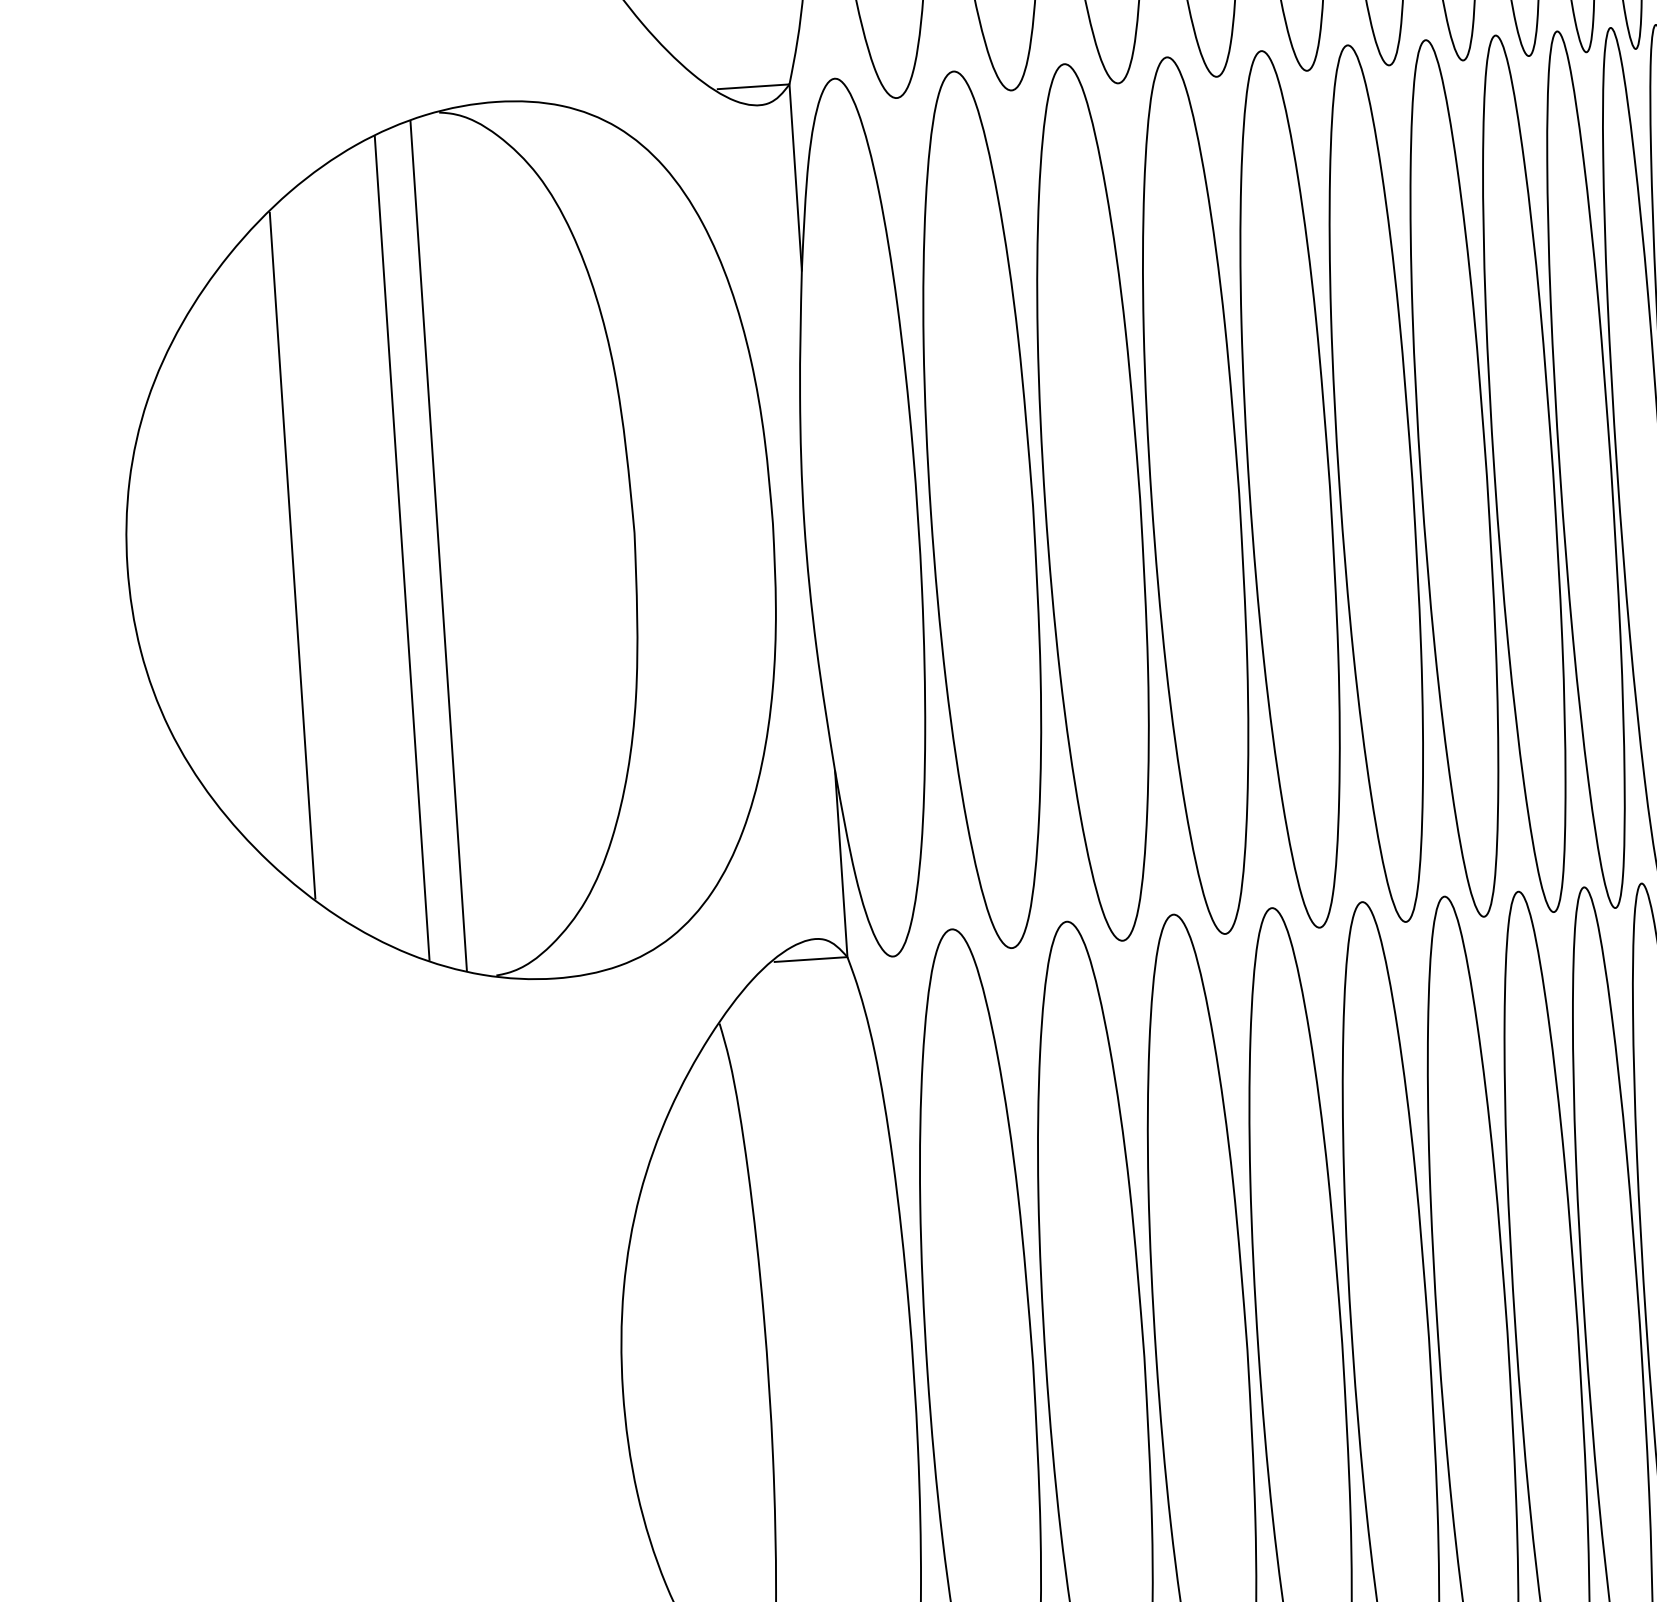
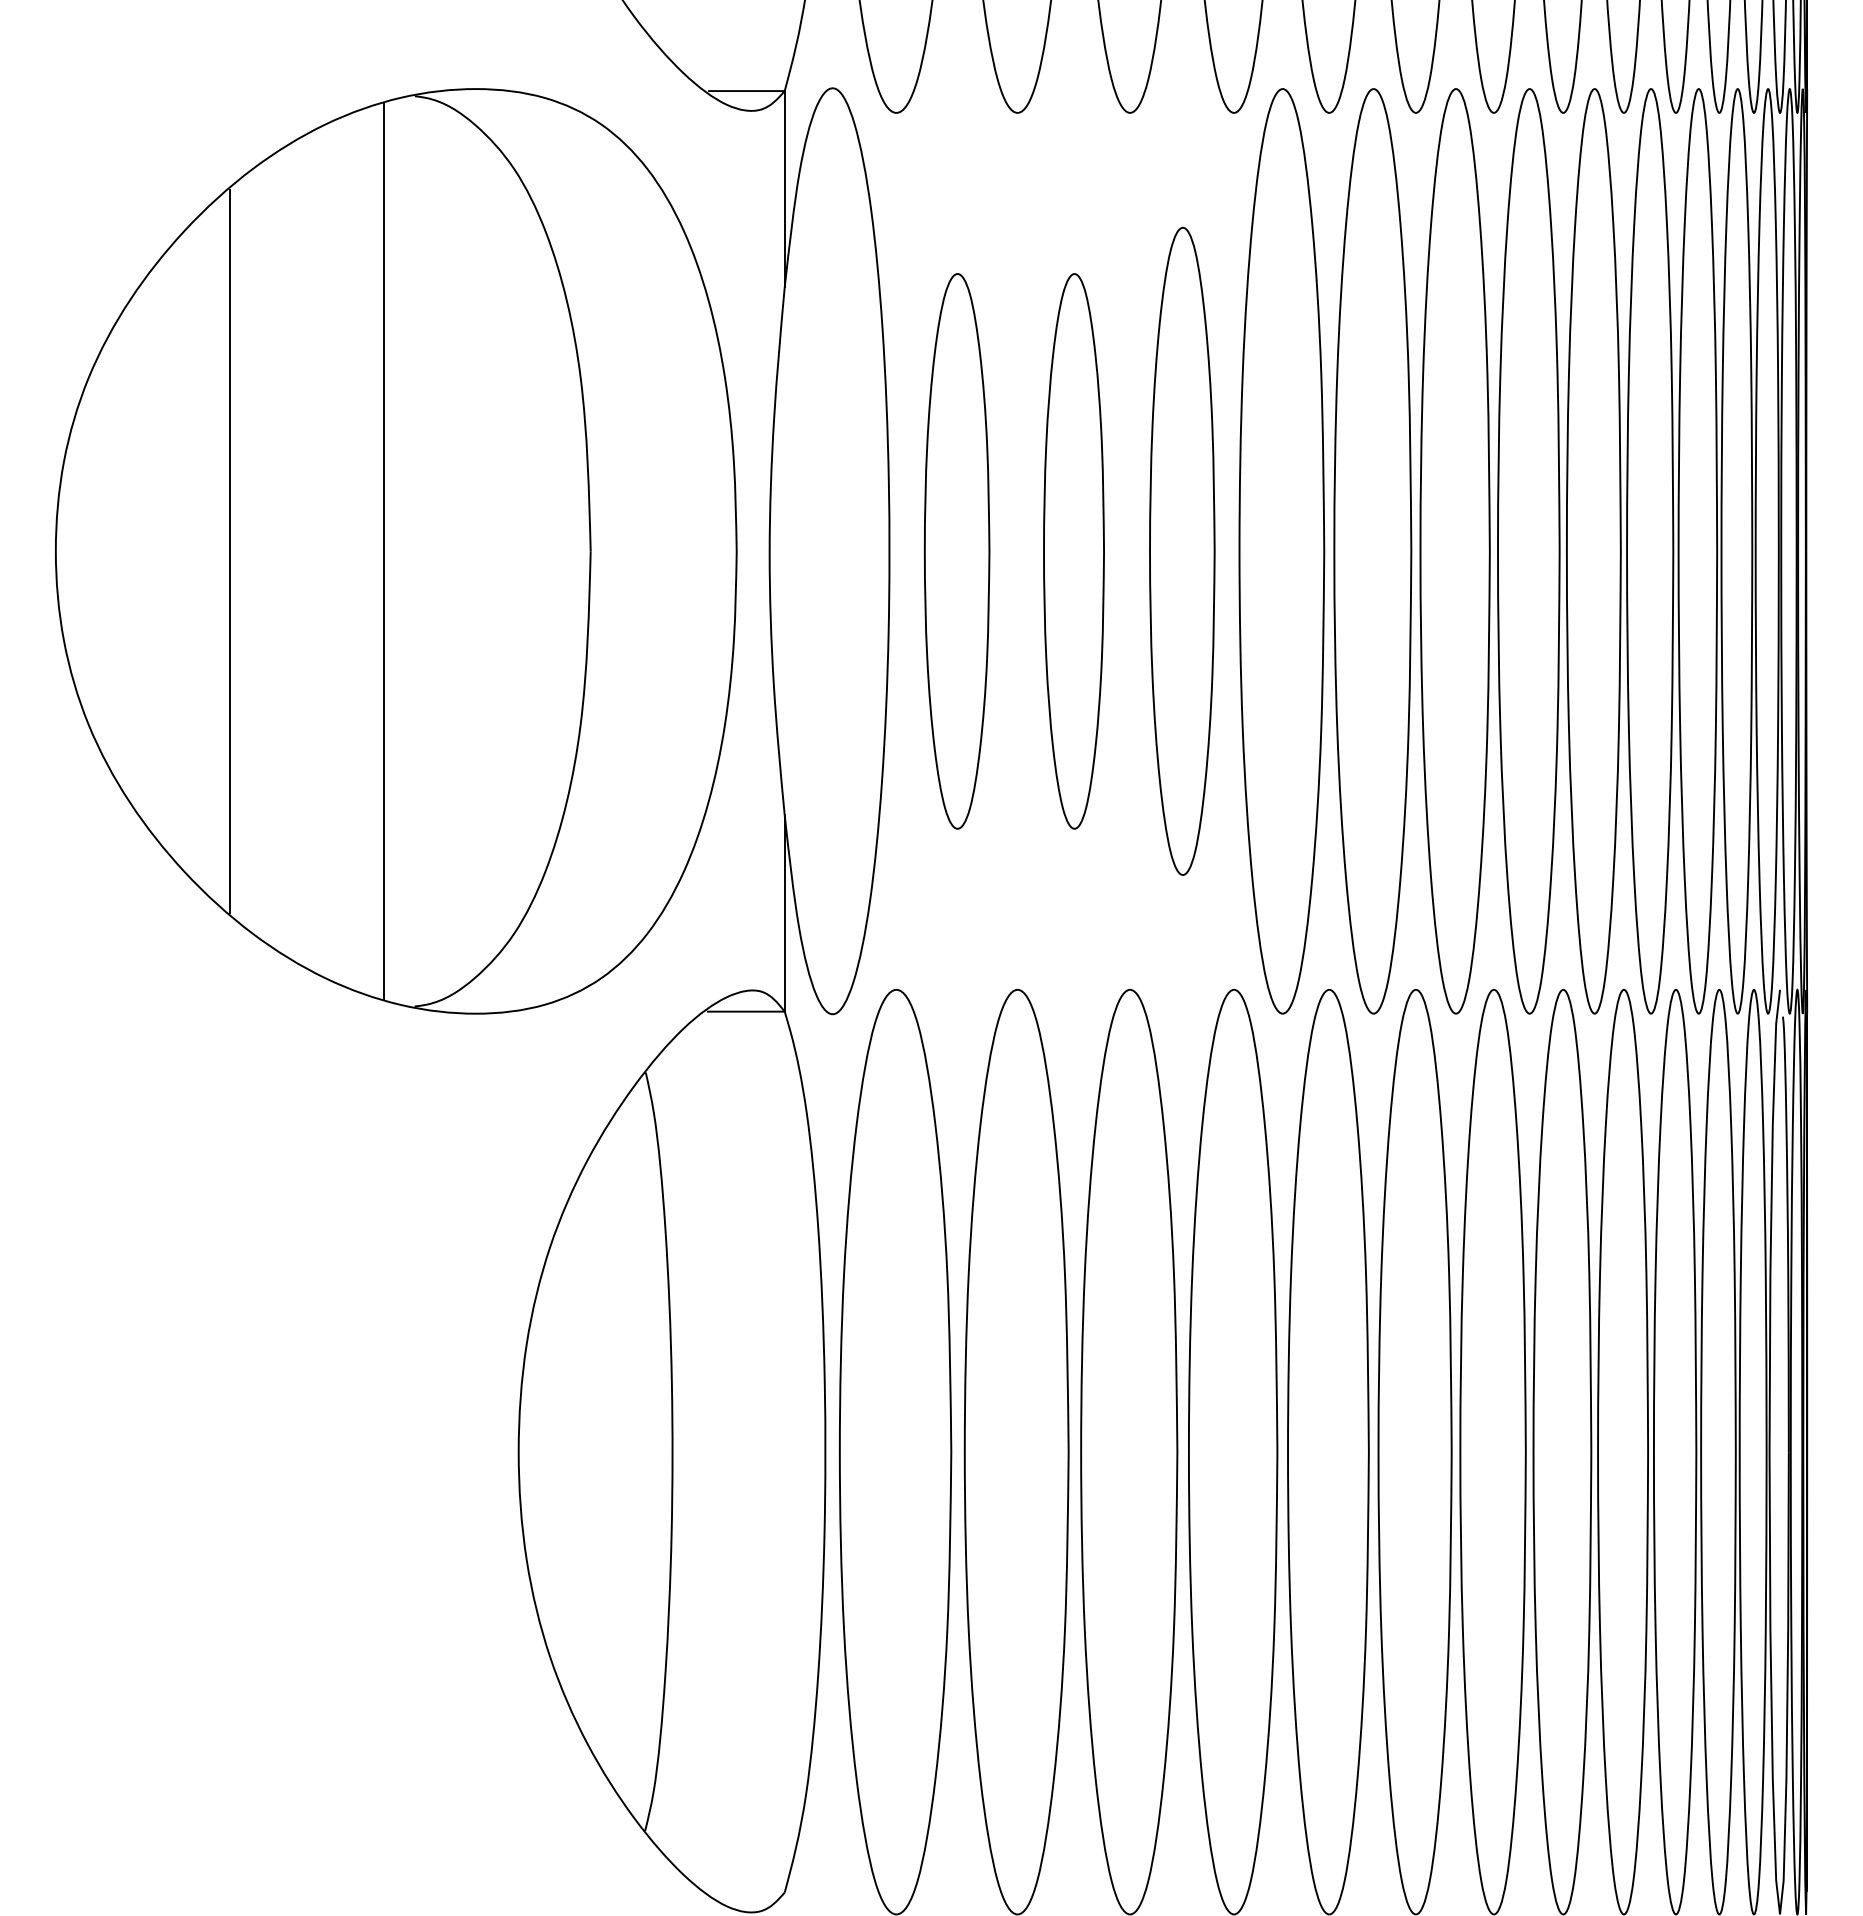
part: (1195, 495) -> (1182, 551), size x0.7
part: (1092, 502) -> (1073, 551), size x0.6
part: (981, 510) -> (956, 551), size x0.6
line: (402, 548) -> (345, 551), removed

